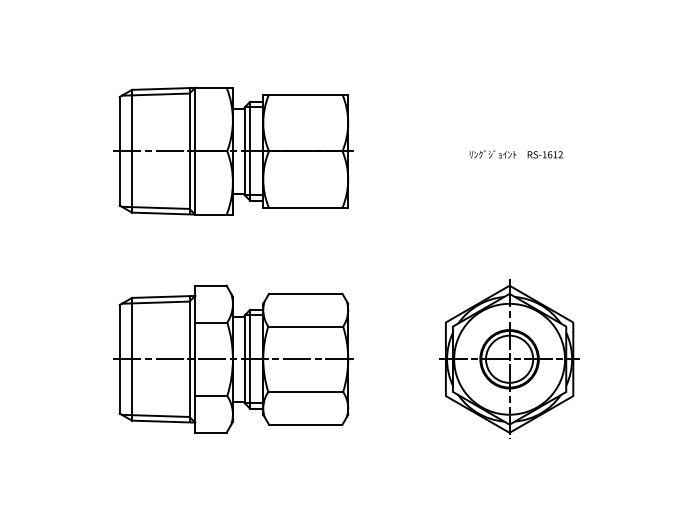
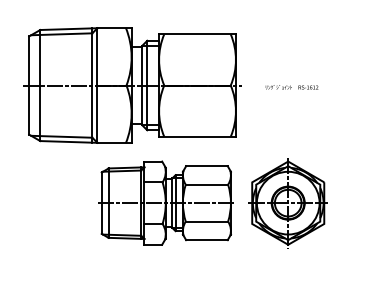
part: (232, 151) -> (131, 85), size x1.6
part: (232, 358) -> (165, 202), moved

